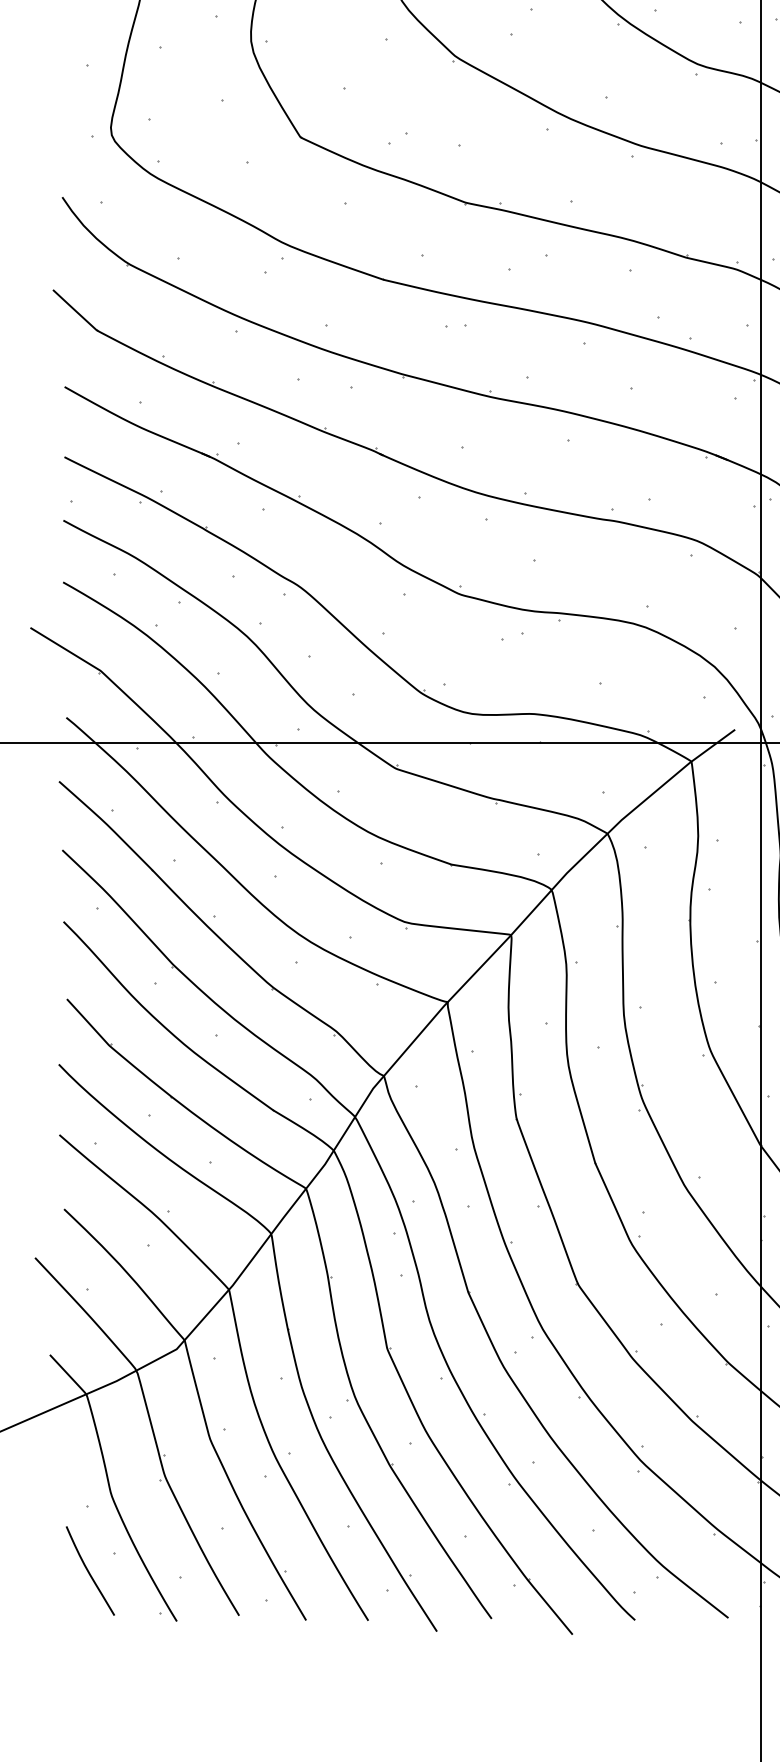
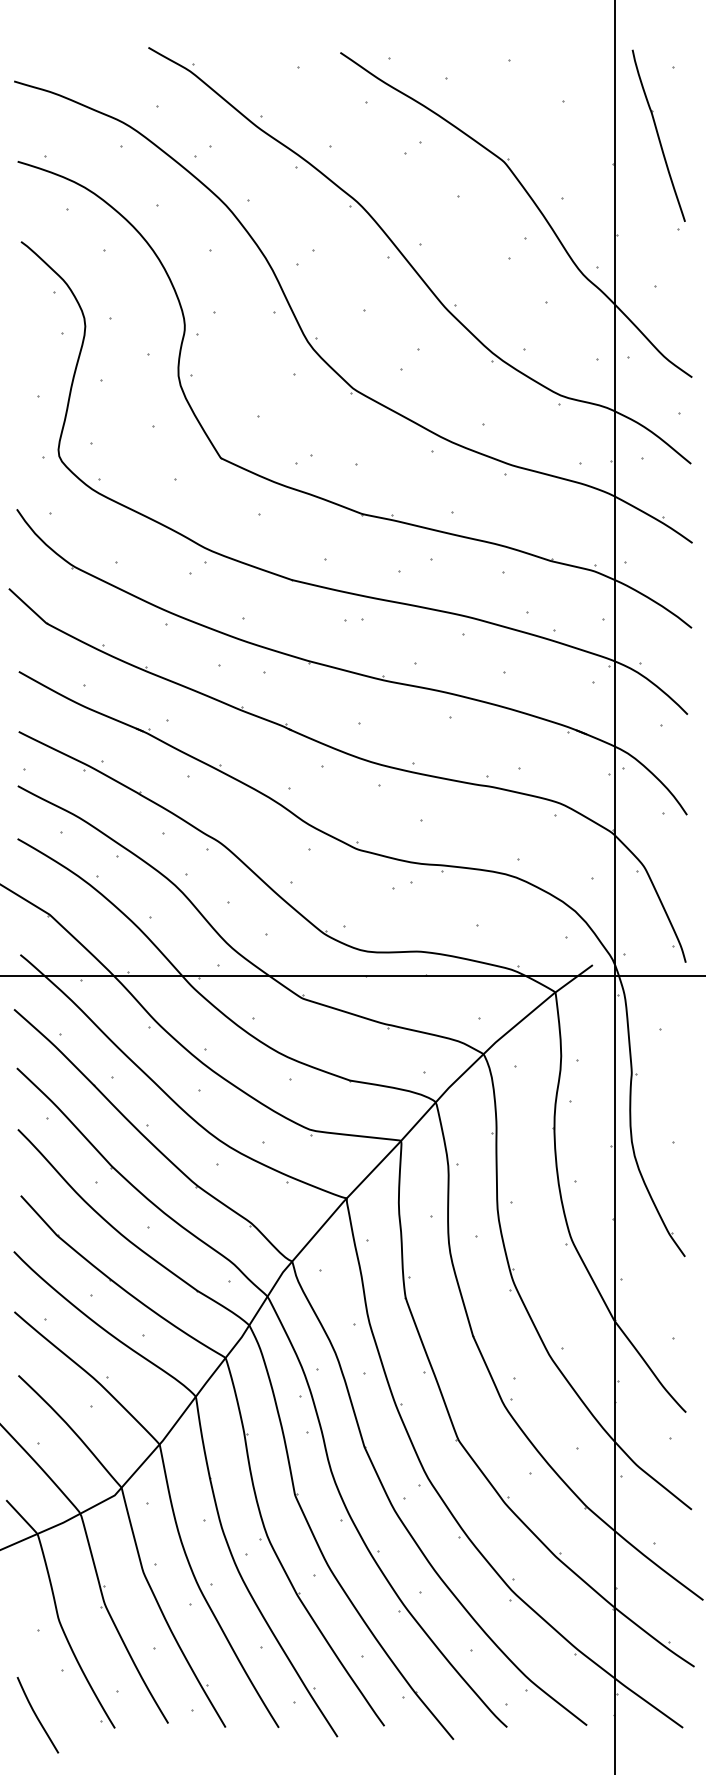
curve: (89, 1571) -> (37, 1715), moved

